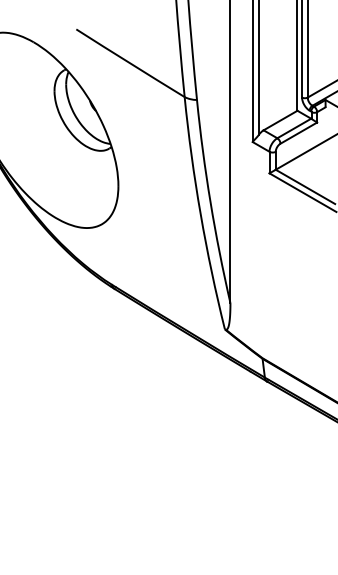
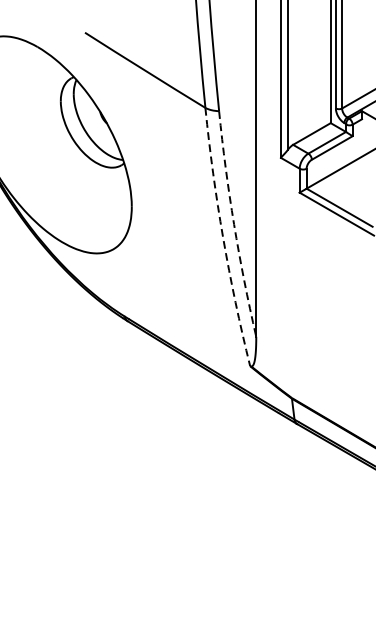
arc: (210, 202) -> (234, 225), solid -> dashed
arc: (200, 214) -> (222, 238), solid -> dashed

